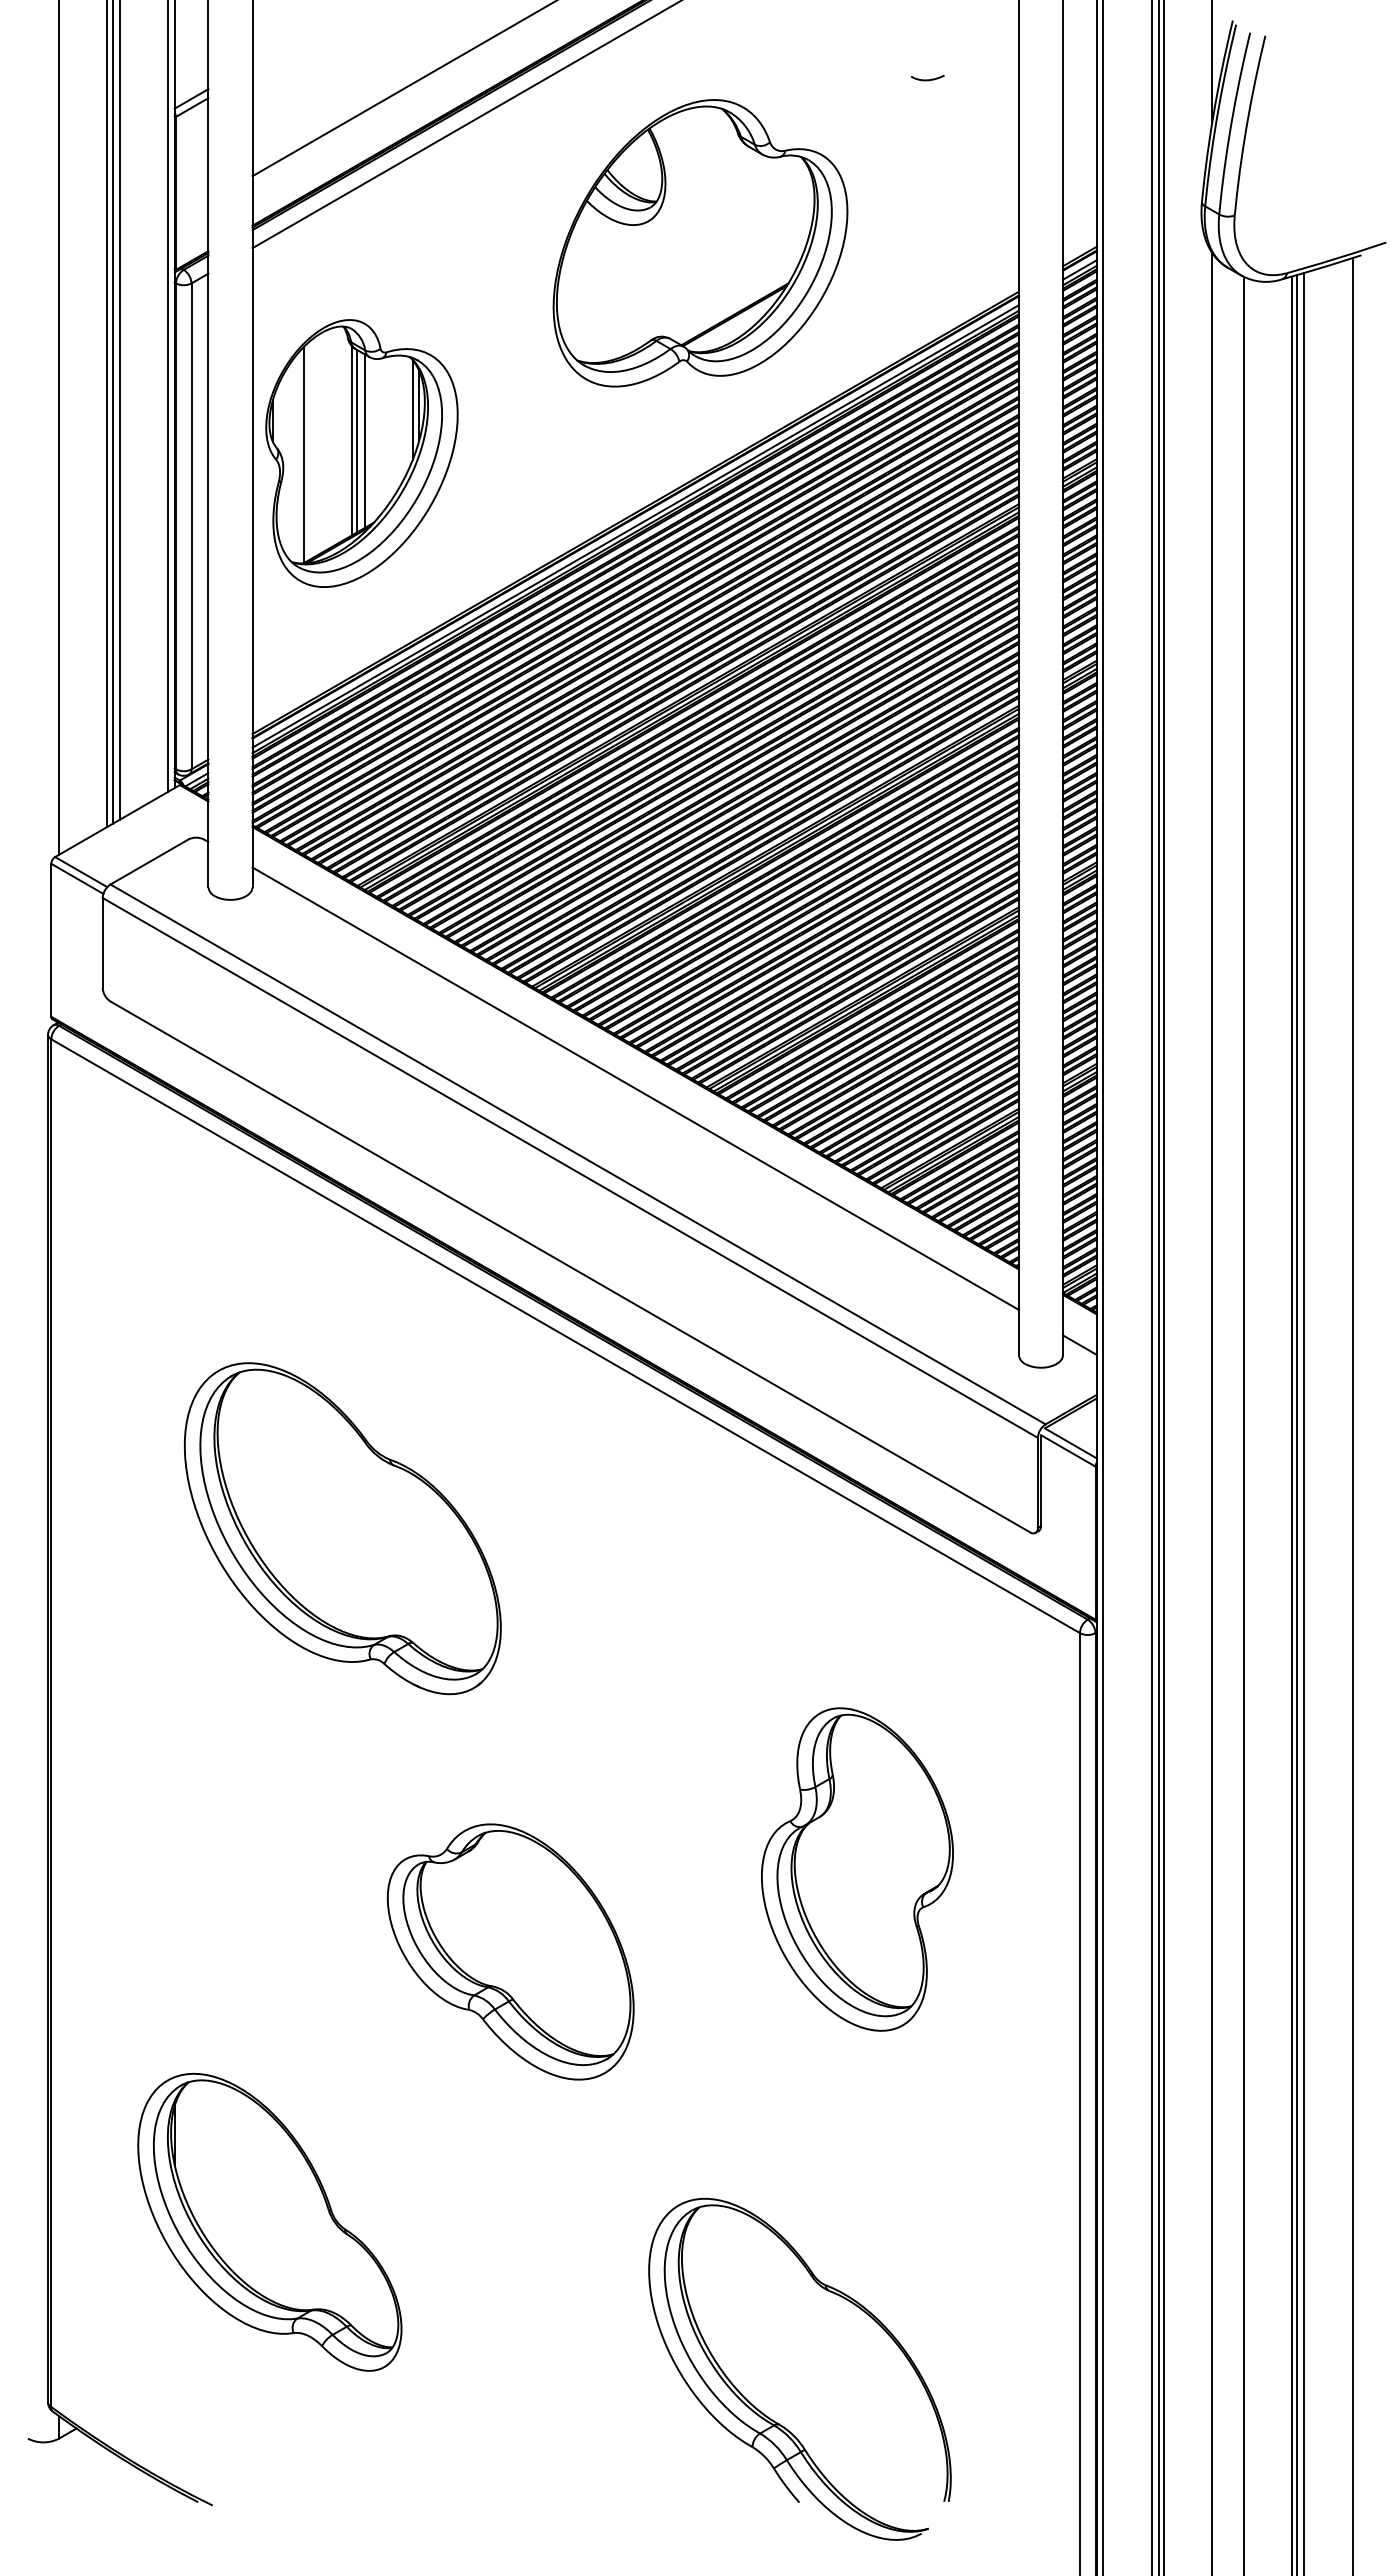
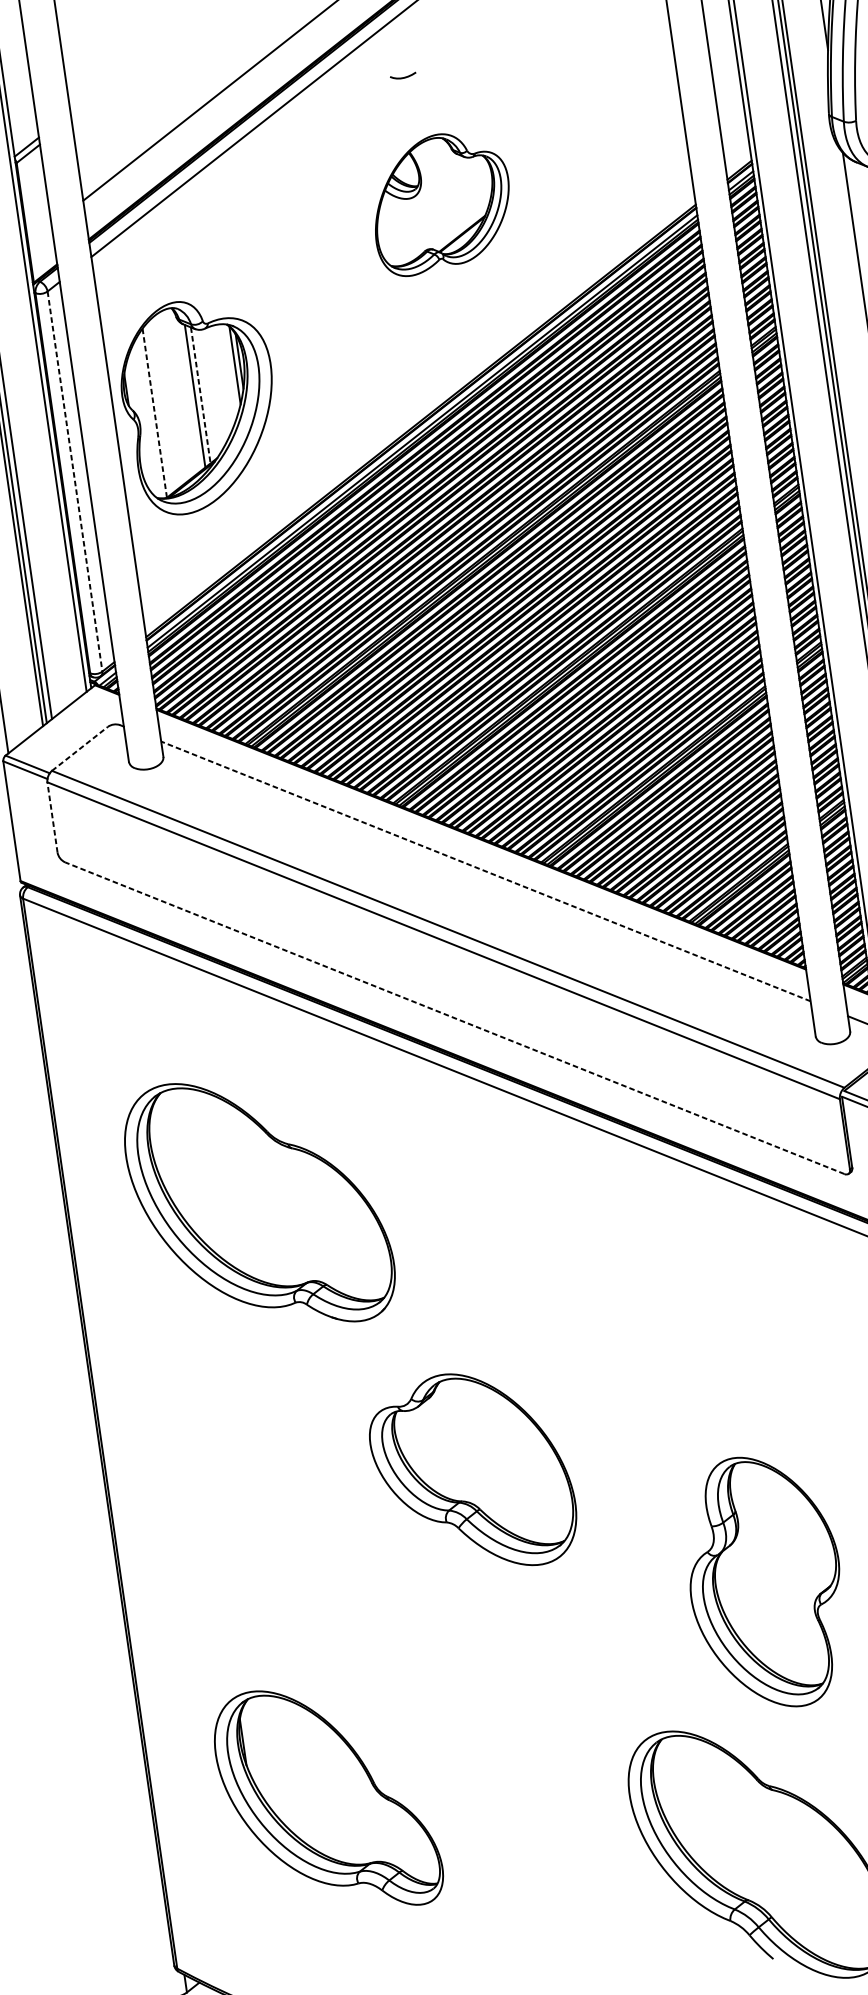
curve: (927, 79) -> (403, 77), moved
part: (700, 243) -> (441, 202), size x0.6
line: (352, 440) -> (191, 396), removed
line: (364, 441) -> (200, 395), solid -> dashed
line: (303, 455) -> (154, 413), solid -> dashed
line: (191, 526) -> (74, 481), solid -> dashed
line: (149, 862) -> (80, 749), solid -> dashed
line: (102, 943) -> (52, 817), solid -> dashed
line: (635, 1088) -> (485, 871), solid -> dashed
line: (570, 1266) -> (454, 1017), solid -> dashed
part: (342, 1528) -> (258, 1203), moved
part: (857, 1869) -> (765, 1582), moved
part: (510, 1951) -> (472, 1472), moved

